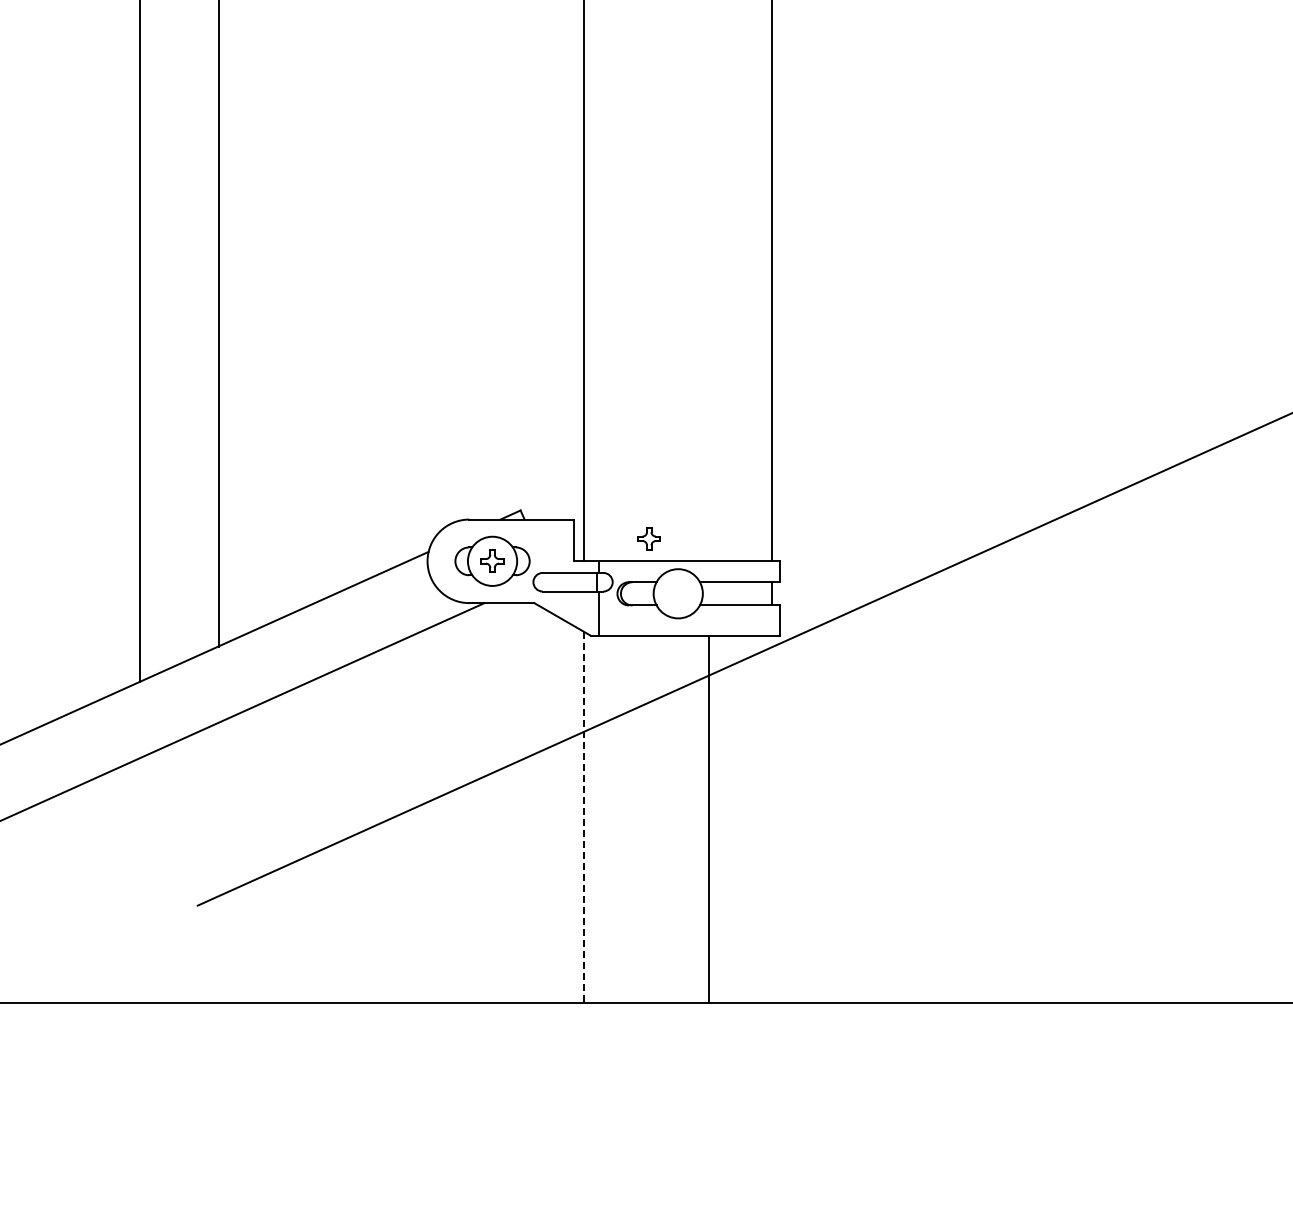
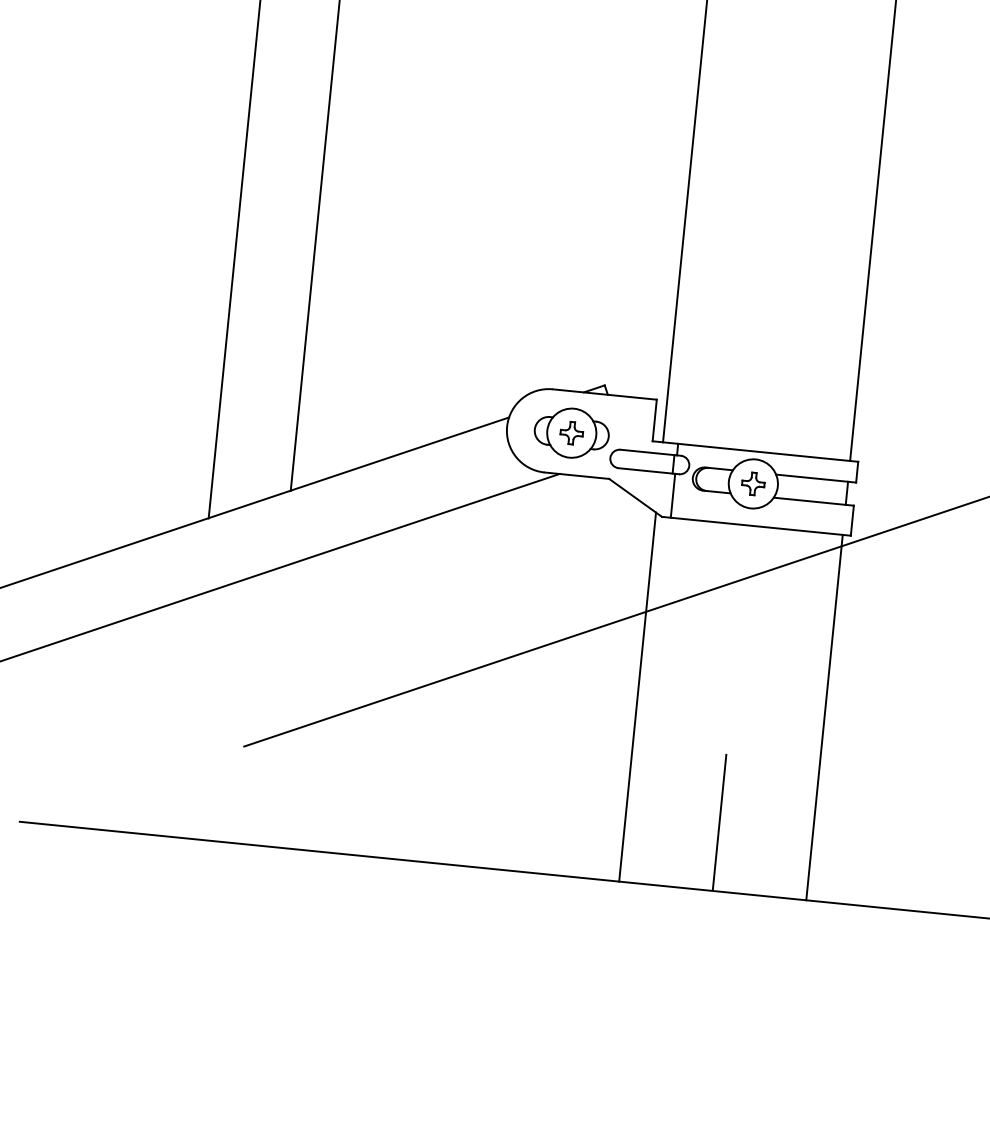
part: (648, 538) -> (752, 483), moved
line: (584, 817) -> (637, 697), dashed -> solid
line: (709, 818) -> (824, 716), moved
line: (678, 933) -> (719, 821), added

